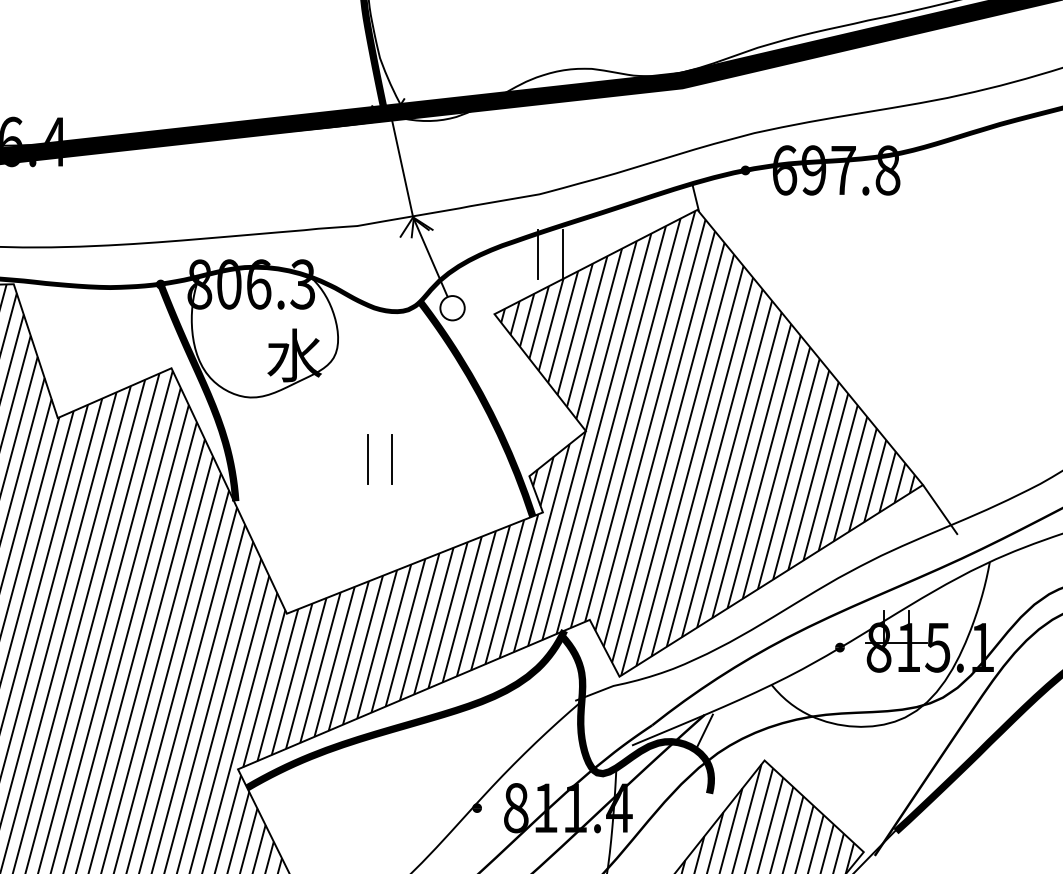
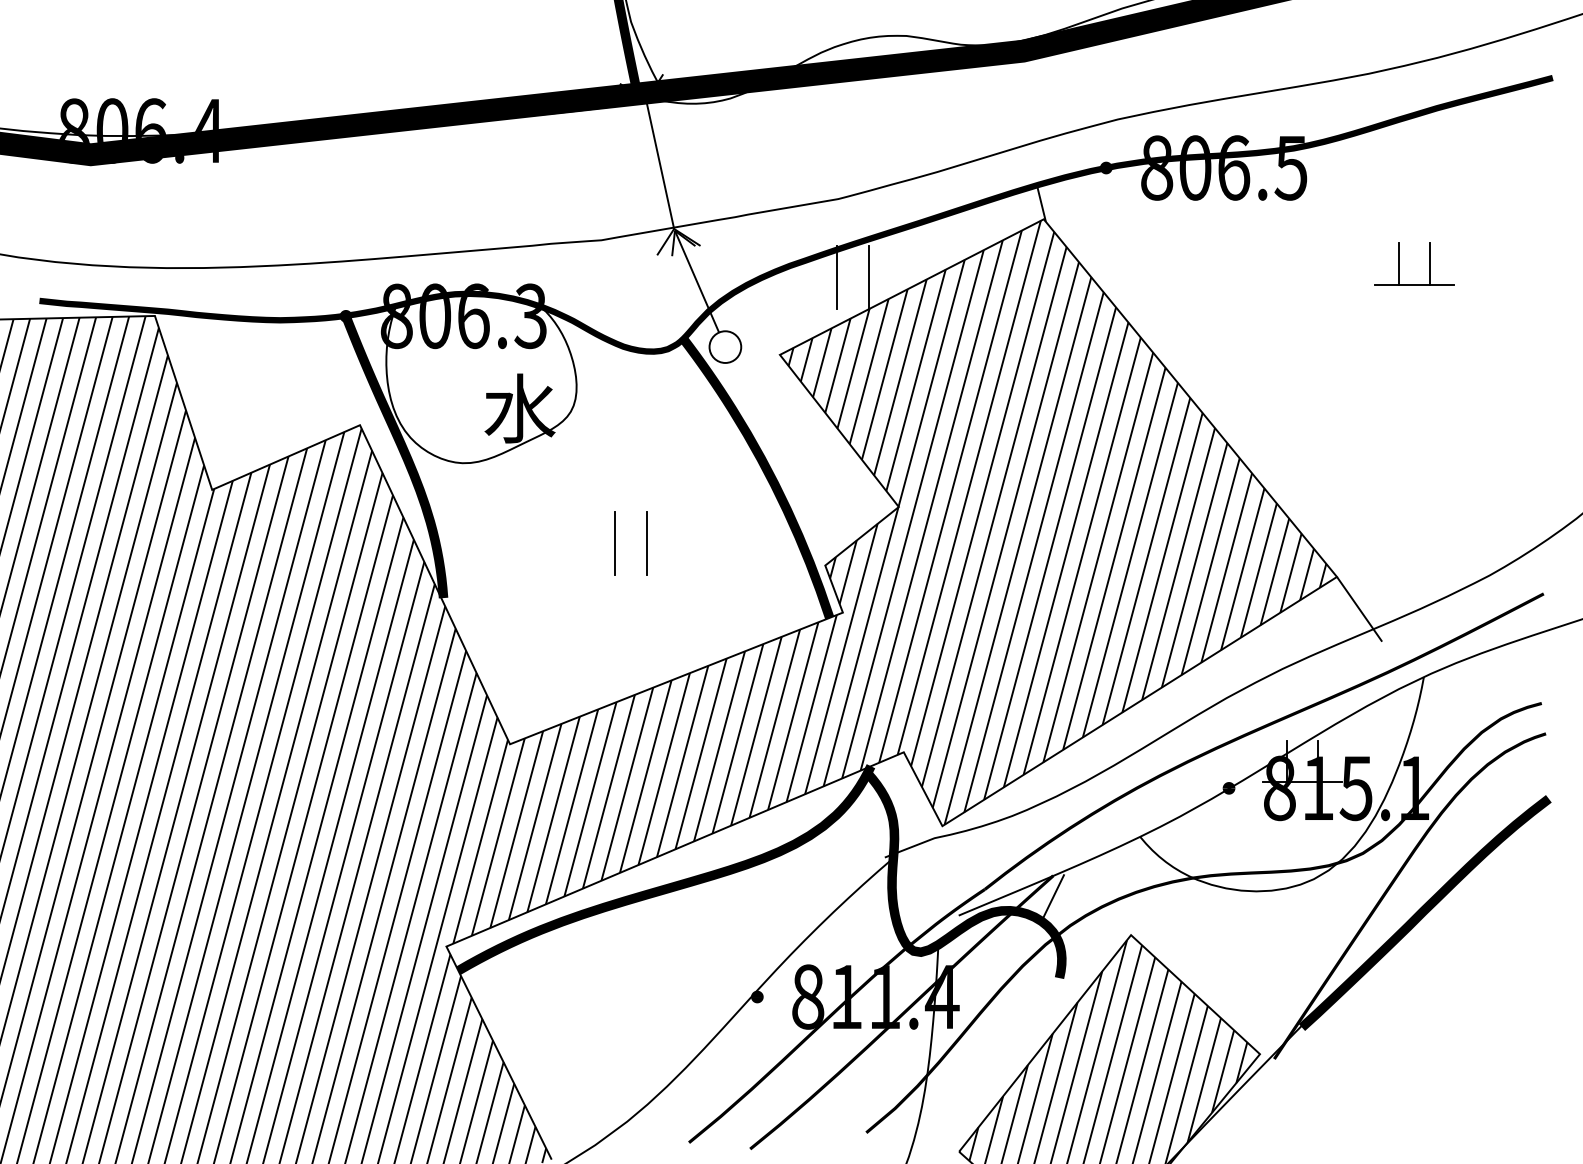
text: (836, 170) -> (1224, 167), 697.8 -> 806.5
part: (971, 243) -> (1399, 263), added

